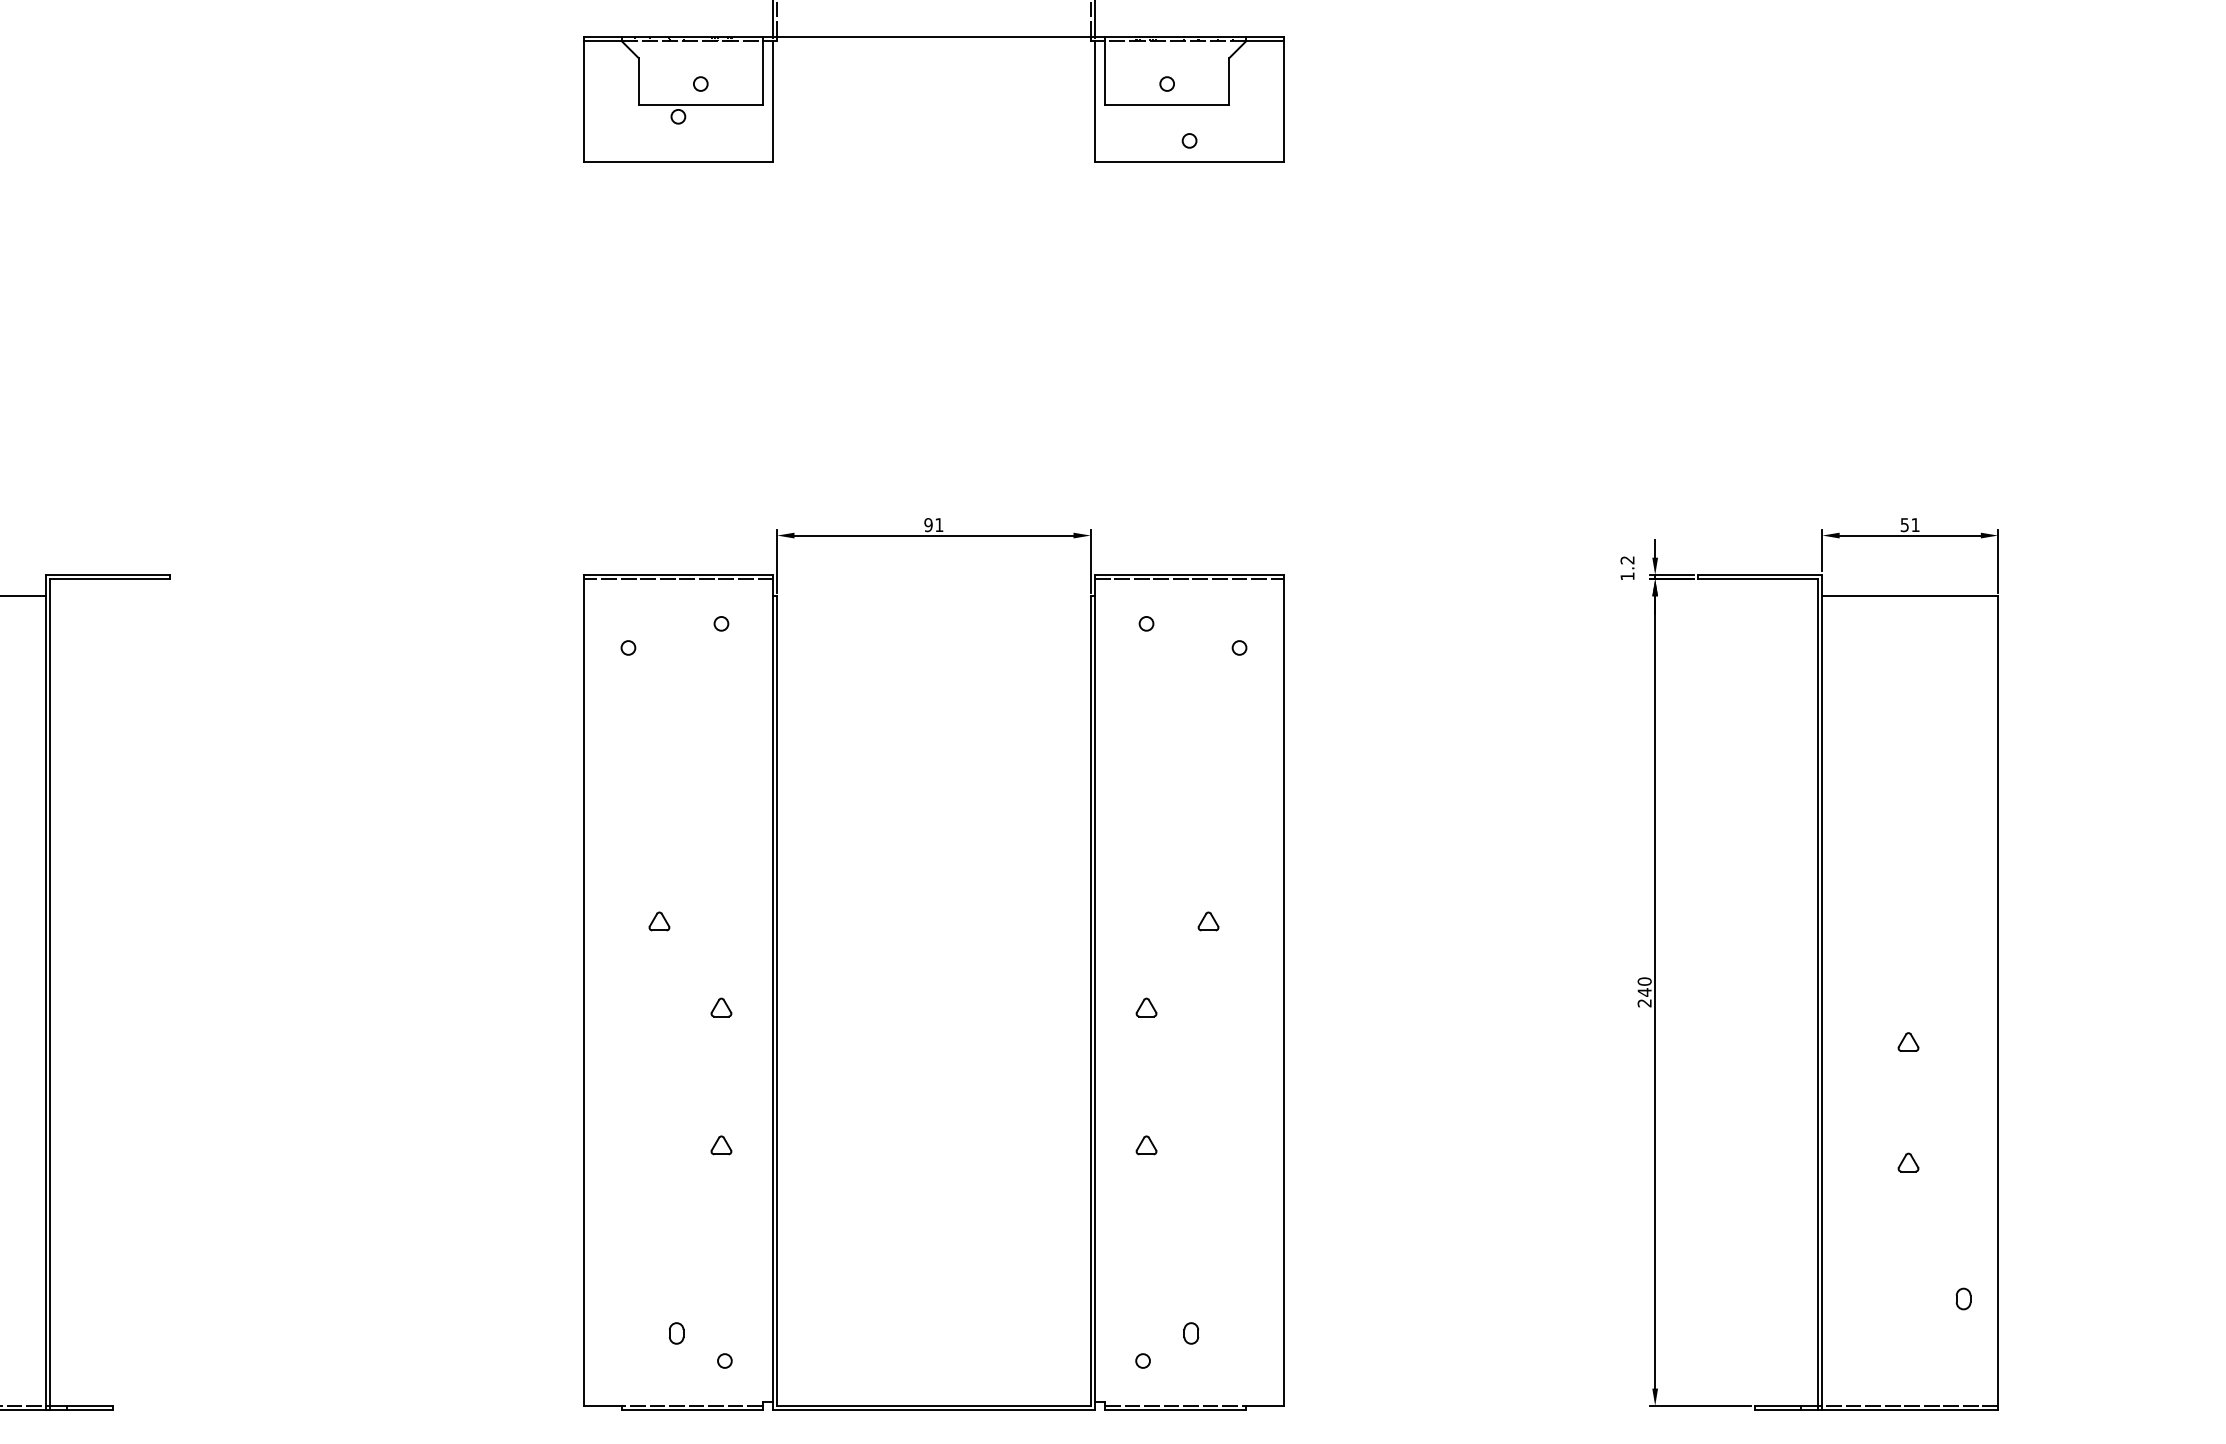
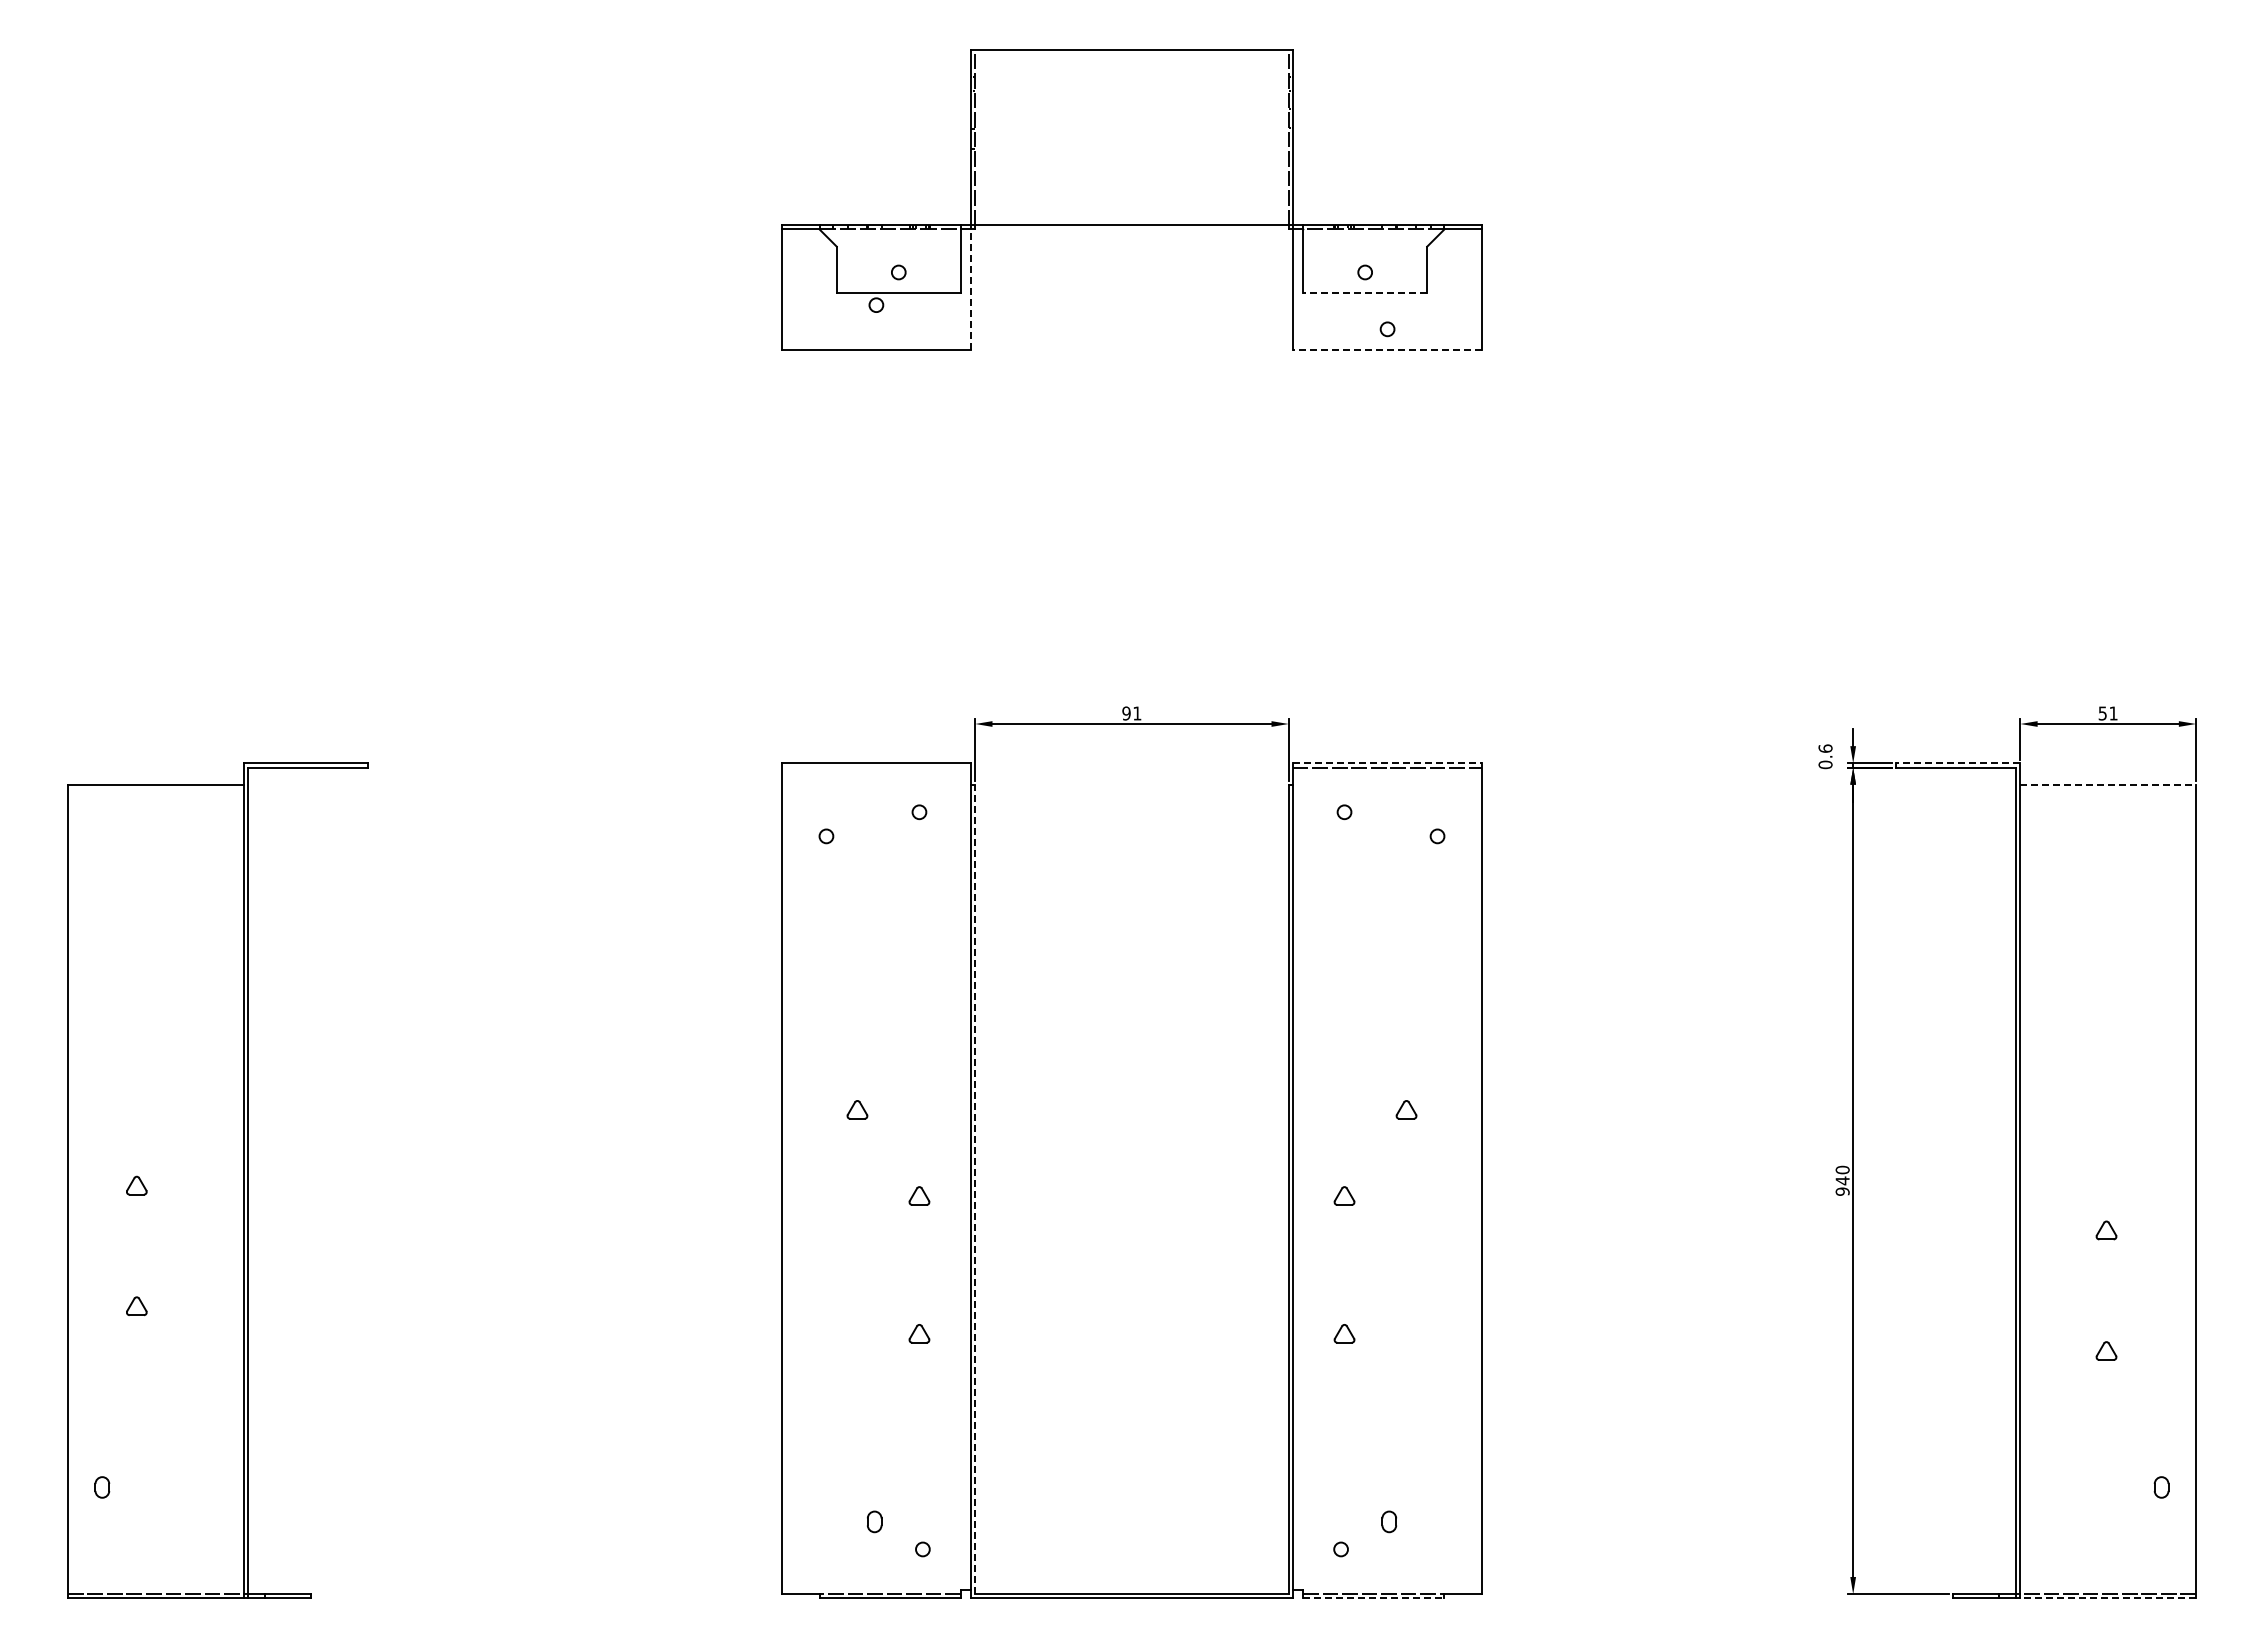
line: (773, 101) -> (971, 289), solid -> dashed
line: (1166, 105) -> (1364, 293), solid -> dashed
line: (1189, 162) -> (1387, 350), solid -> dashed
text: (1627, 568) -> (1825, 756), 1.2 -> 0.6
line: (1189, 575) -> (1387, 763), solid -> dashed
line: (1759, 575) -> (1957, 763), solid -> dashed
line: (678, 579) -> (876, 767), removed
line: (1910, 596) -> (2108, 784), solid -> dashed
line: (777, 1001) -> (975, 1189), solid -> dashed
text: (1644, 1003) -> (1842, 1191), 240 -> 940
line: (1175, 1410) -> (1373, 1598), solid -> dashed
line: (1910, 1410) -> (2108, 1598), solid -> dashed

